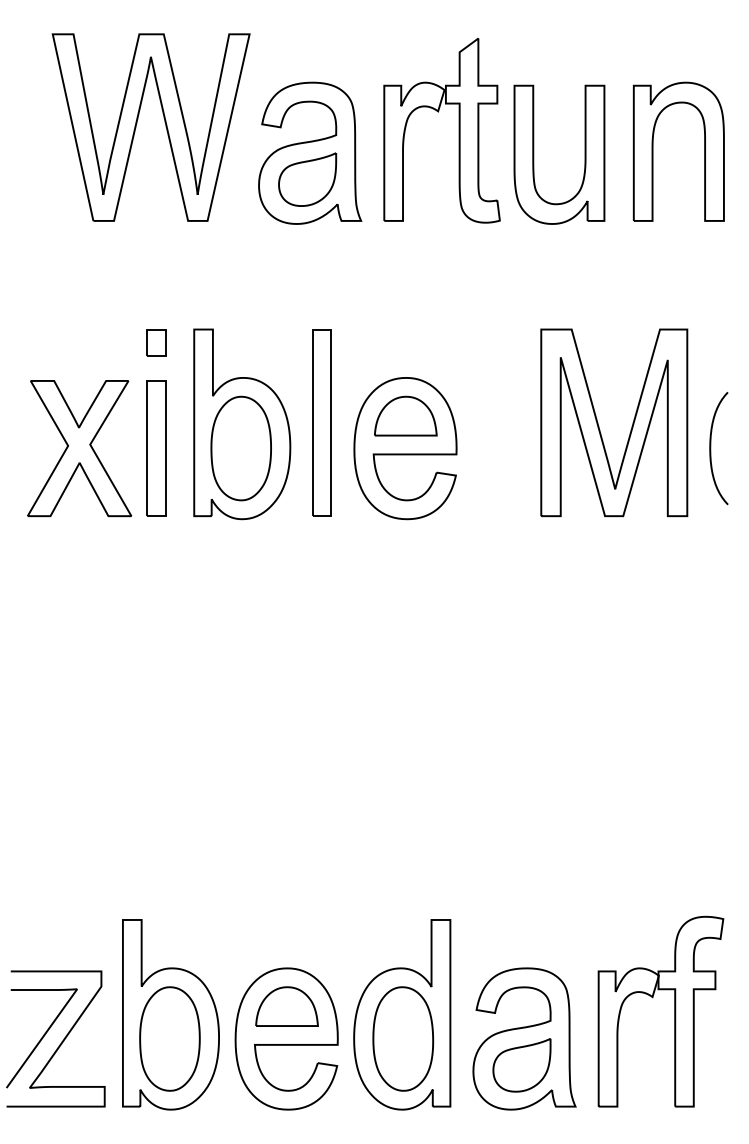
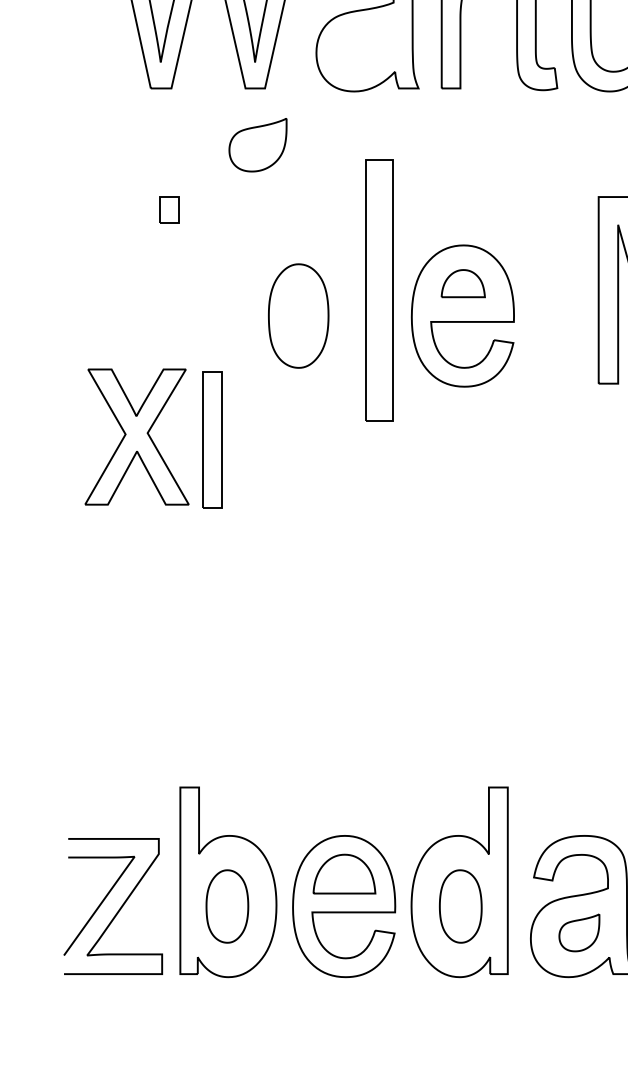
part: (307, 179) -> (257, 145), moved
part: (156, 342) -> (169, 210), moved
part: (405, 415) -> (462, 283), size x0.7
part: (321, 422) -> (378, 290), size x1.4
part: (242, 424) -> (299, 292), removed
part: (79, 448) -> (136, 437), moved
part: (156, 448) -> (212, 440), moved
part: (169, 1038) -> (226, 906), size x0.7
part: (403, 1038) -> (460, 906), size x0.7
part: (521, 1065) -> (578, 933), size x0.7

